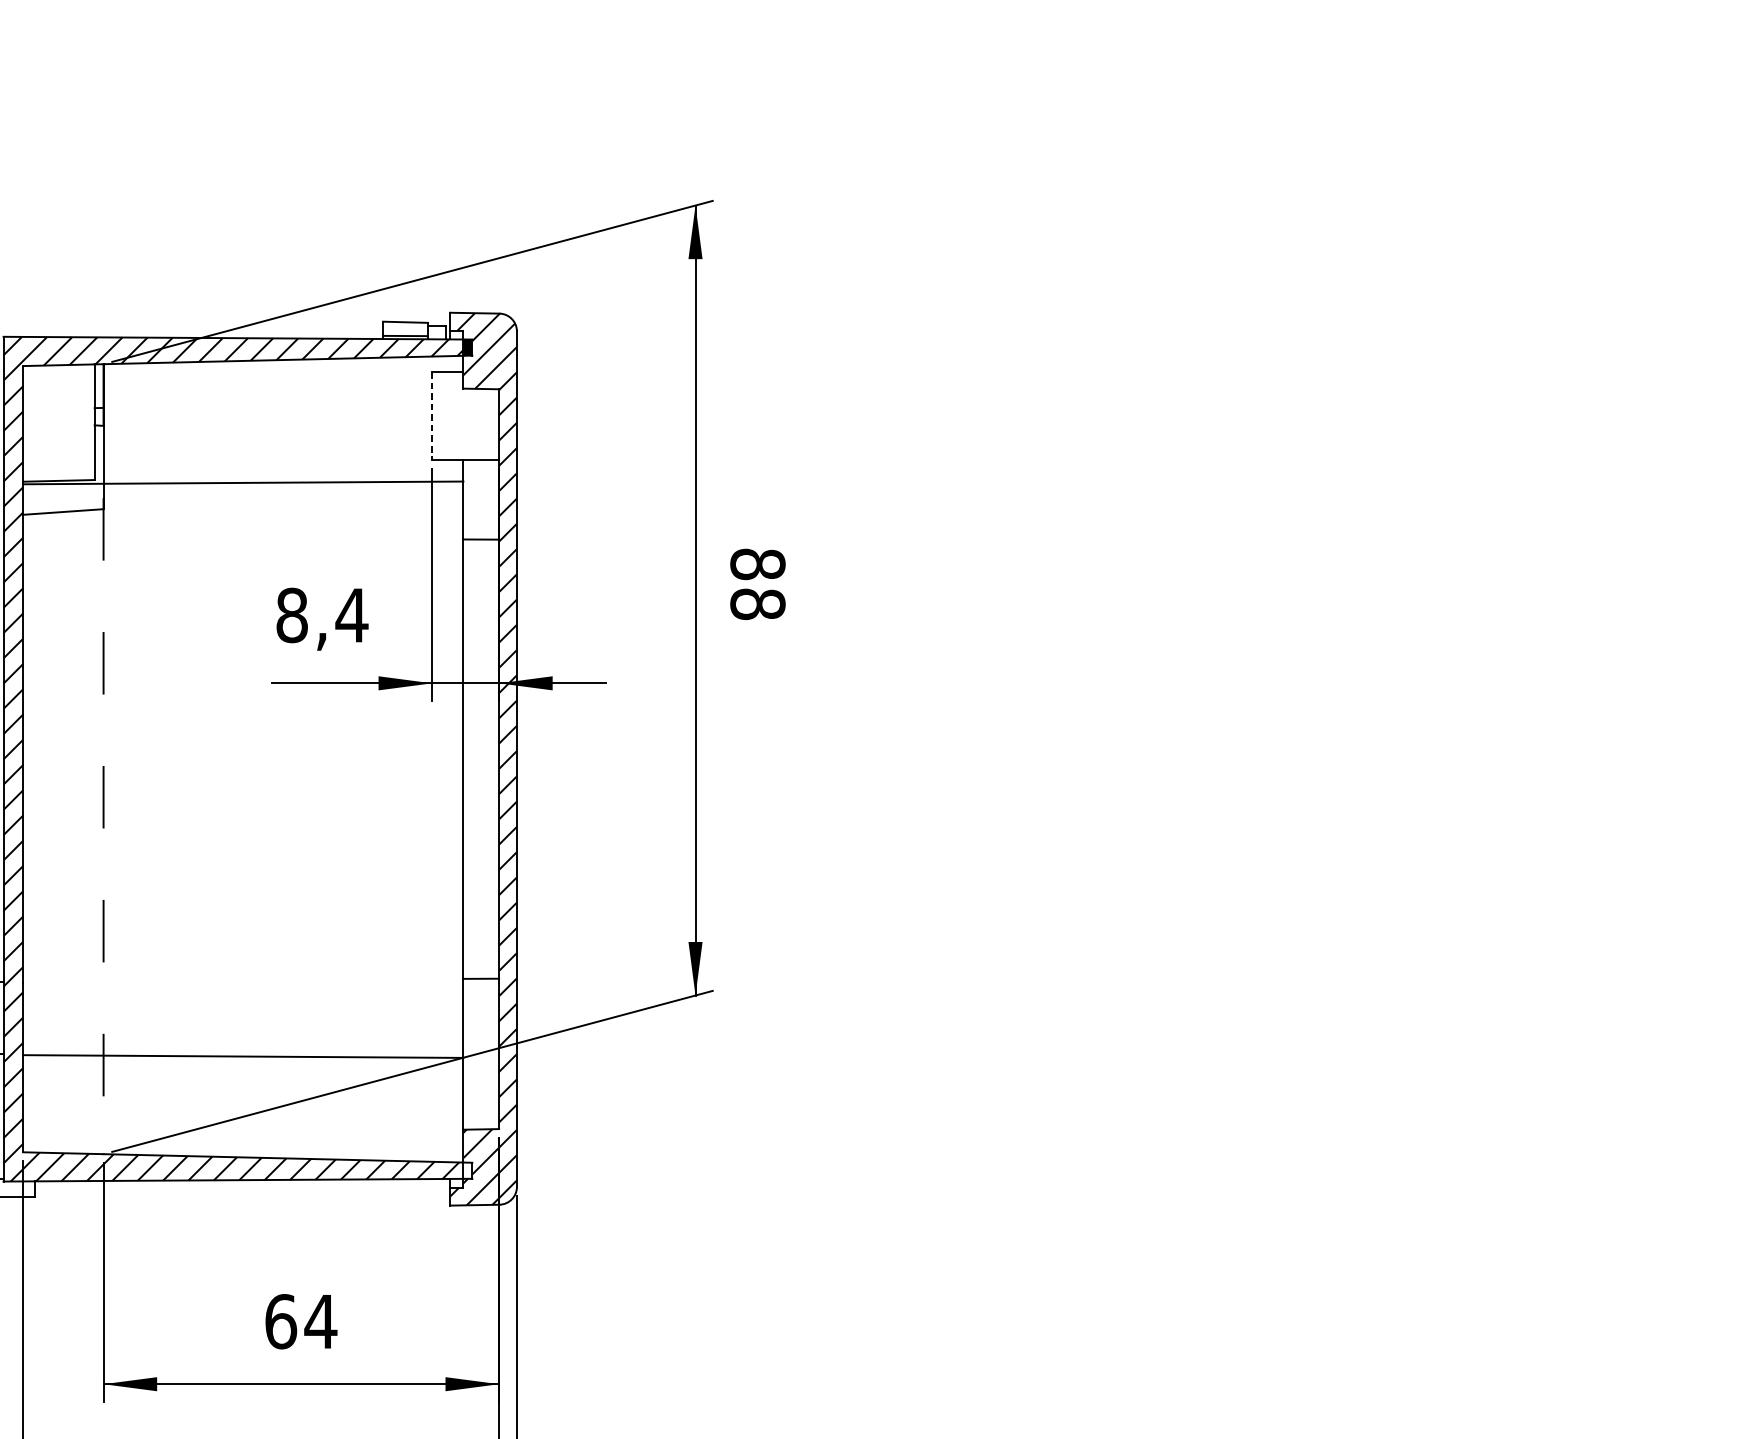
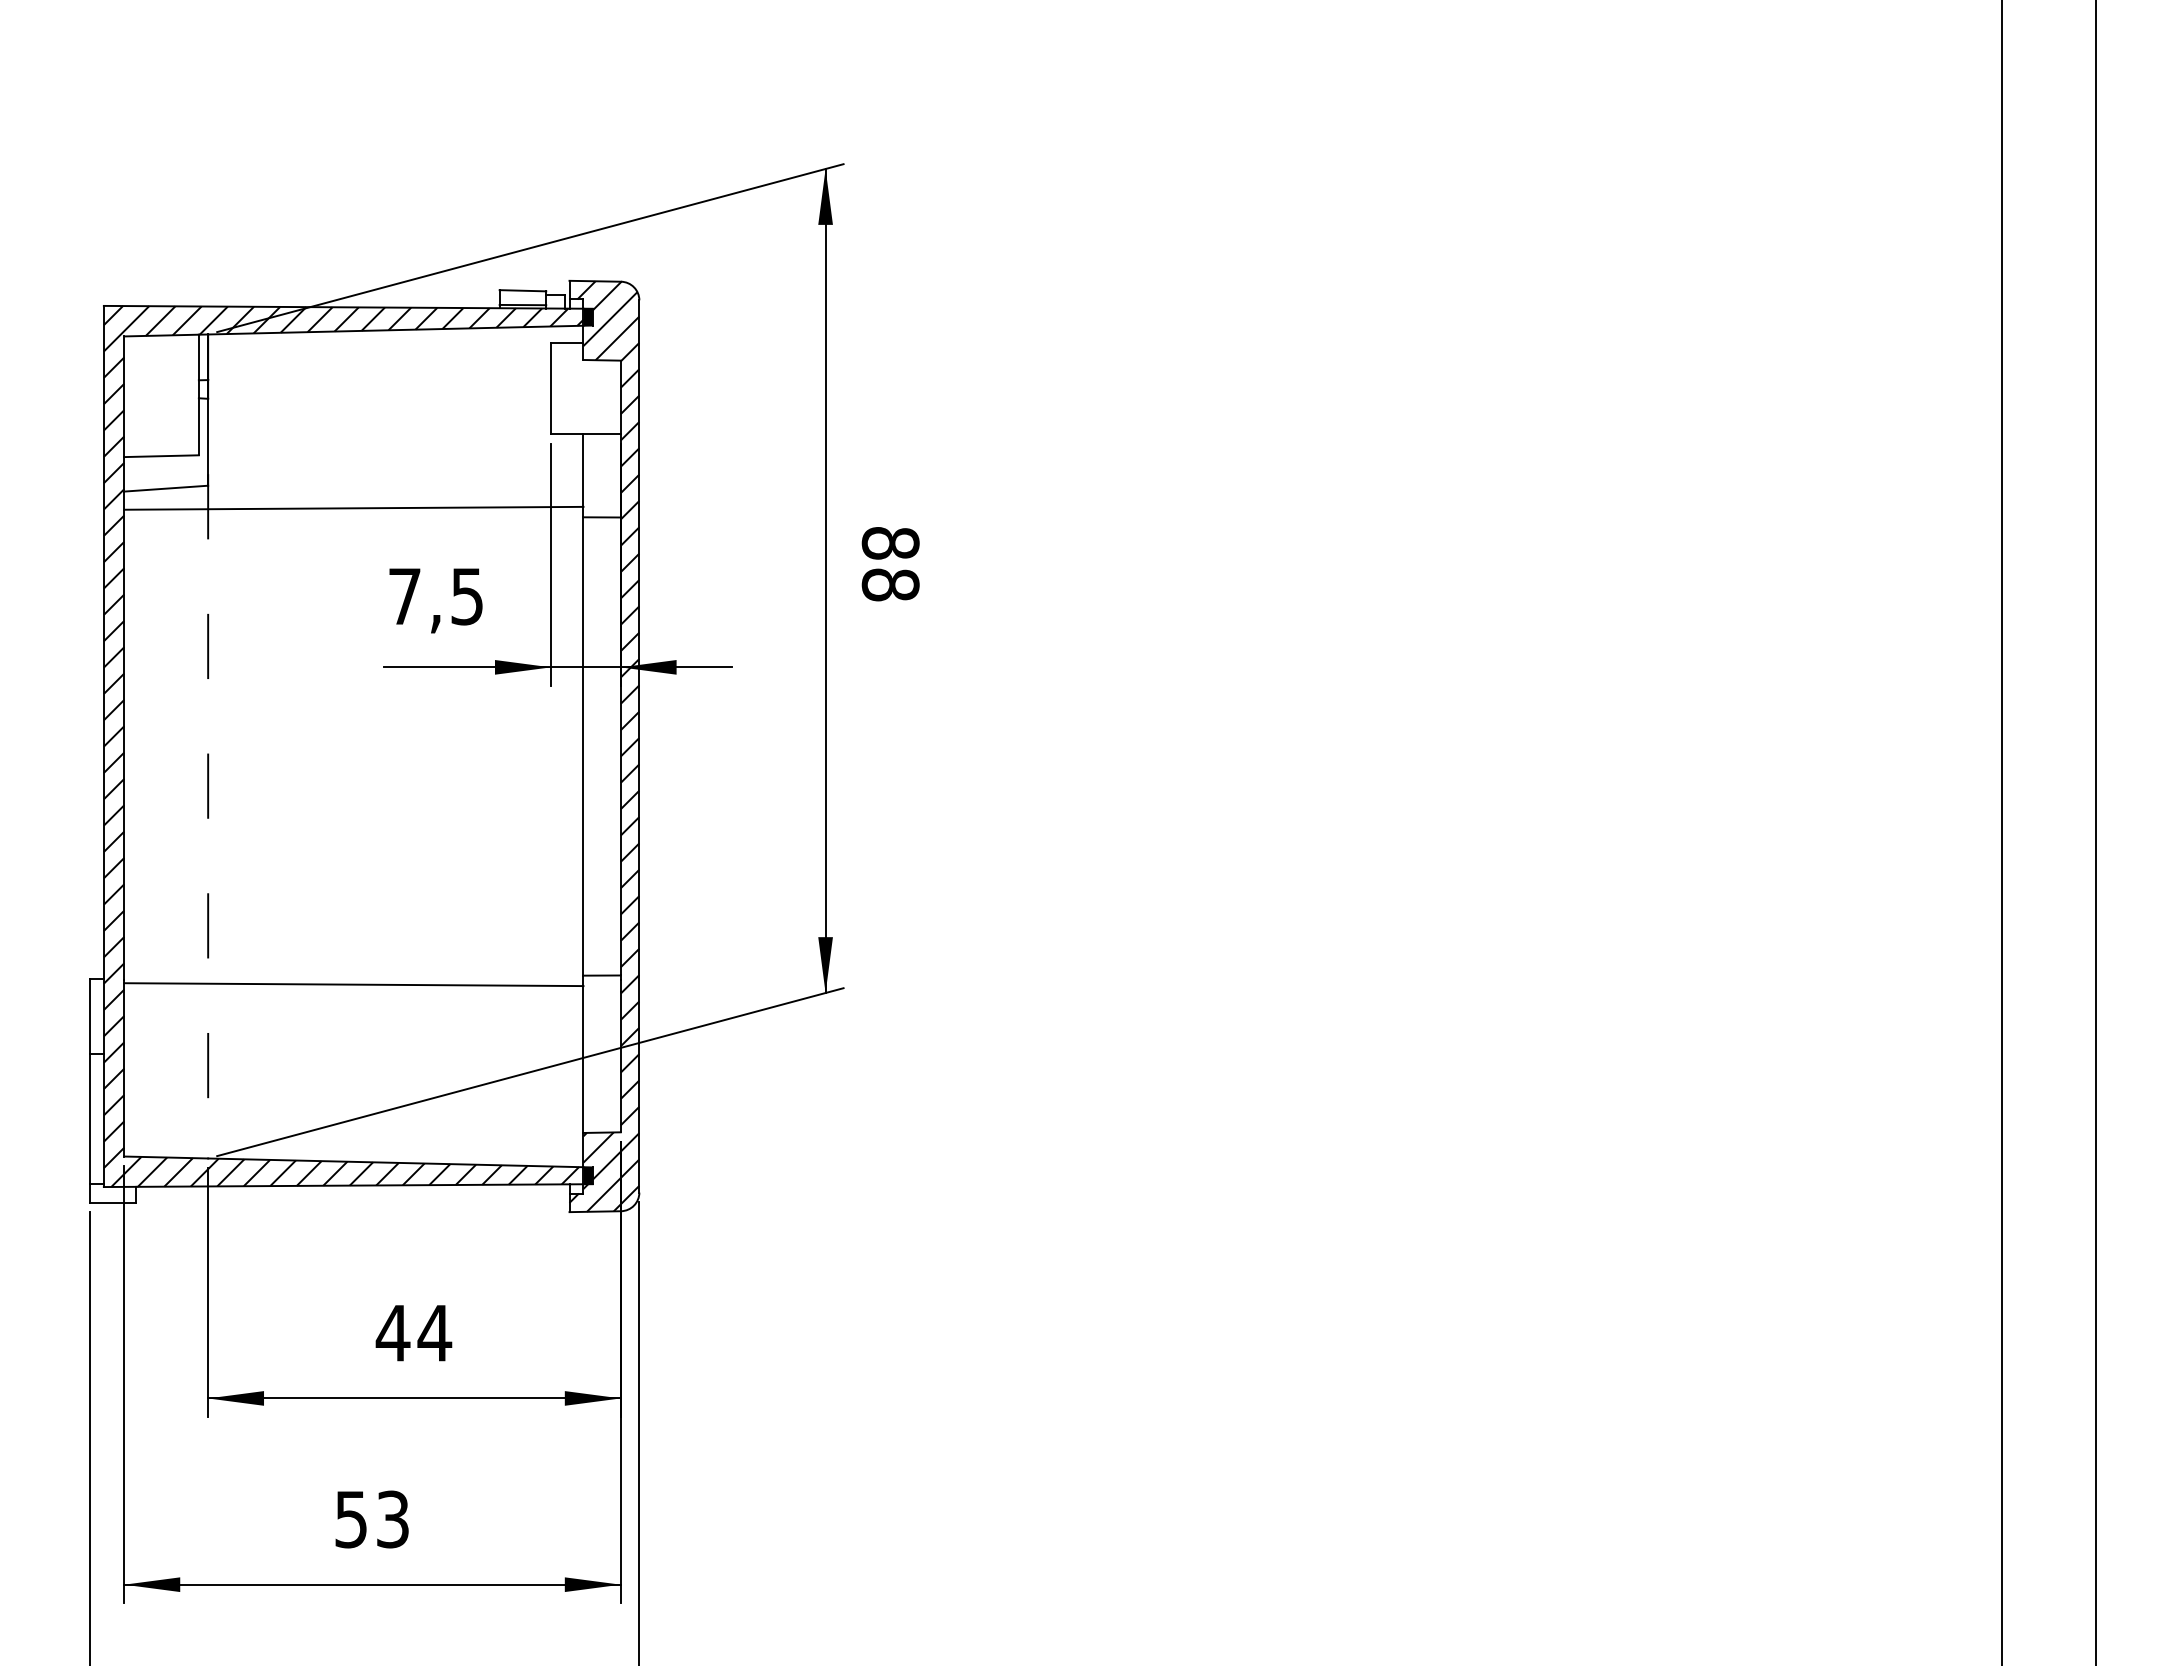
line: (431, 415) -> (550, 388), dashed -> solid
line: (242, 482) -> (353, 507), moved
text: (322, 615) -> (436, 596), 8,4 -> 7,5
line: (242, 1056) -> (353, 984), moved
fill: (467, 1170) -> (587, 1175), added
text: (280, 1321) -> (392, 1333), 64 -> 44

